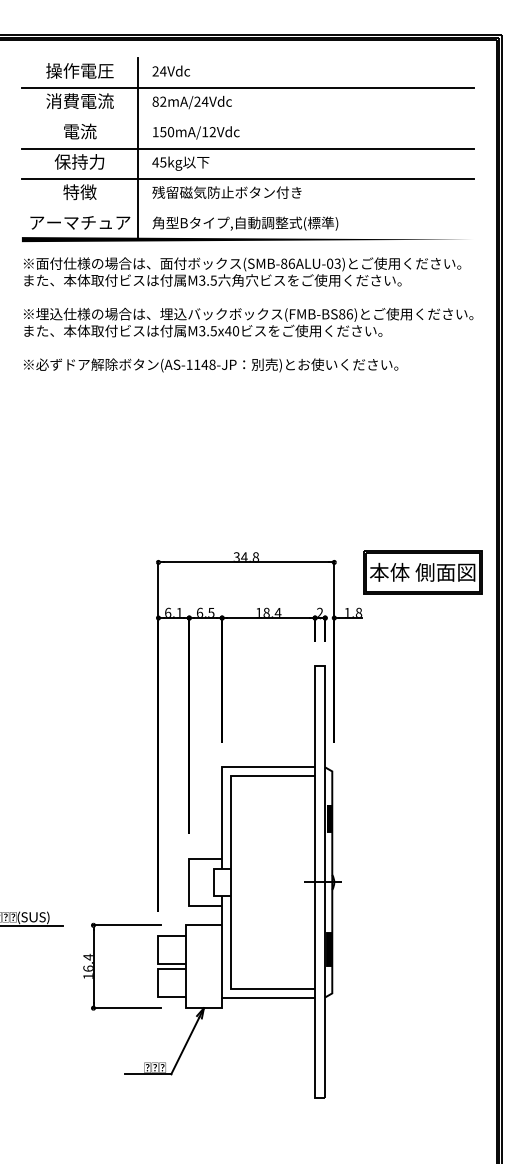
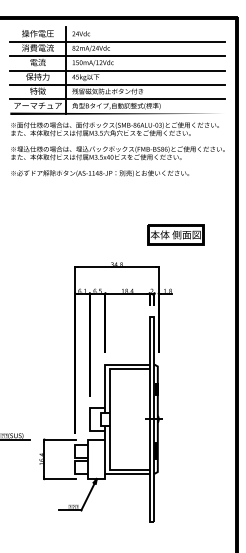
line: (247, 119) -> (117, 56), added
line: (247, 209) -> (117, 99), added
part: (422, 571) -> (175, 234), moved

